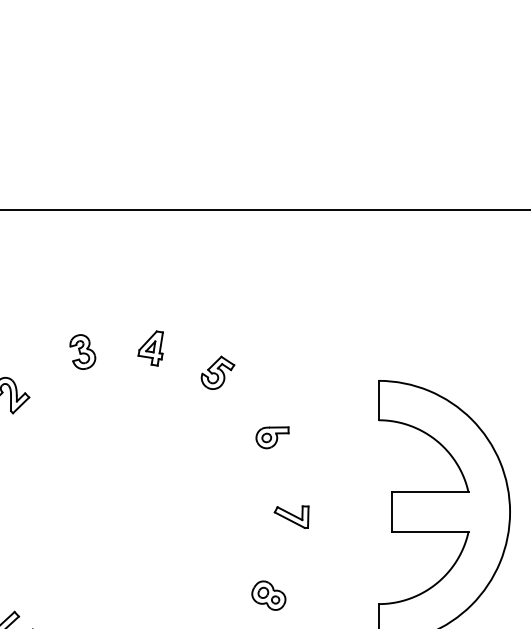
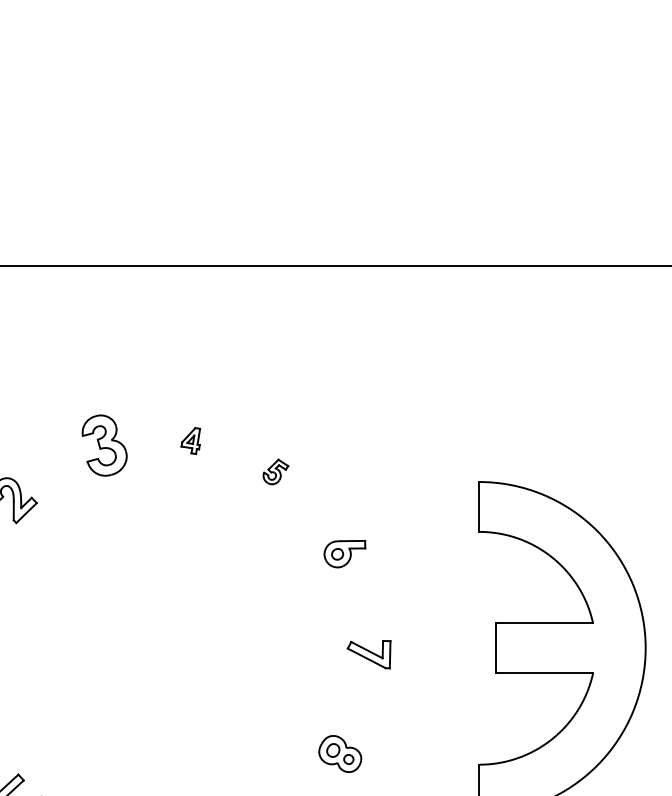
part: (150, 348) -> (190, 440), size x0.6
part: (82, 352) -> (104, 445), size x1.4
part: (217, 372) -> (275, 471), size x0.6

